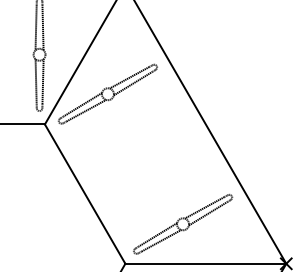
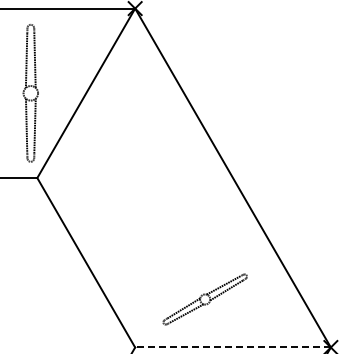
part: (107, 94) -> (113, 141), removed
part: (182, 224) -> (204, 299), size x0.7
line: (206, 263) -> (233, 347), solid -> dashed

